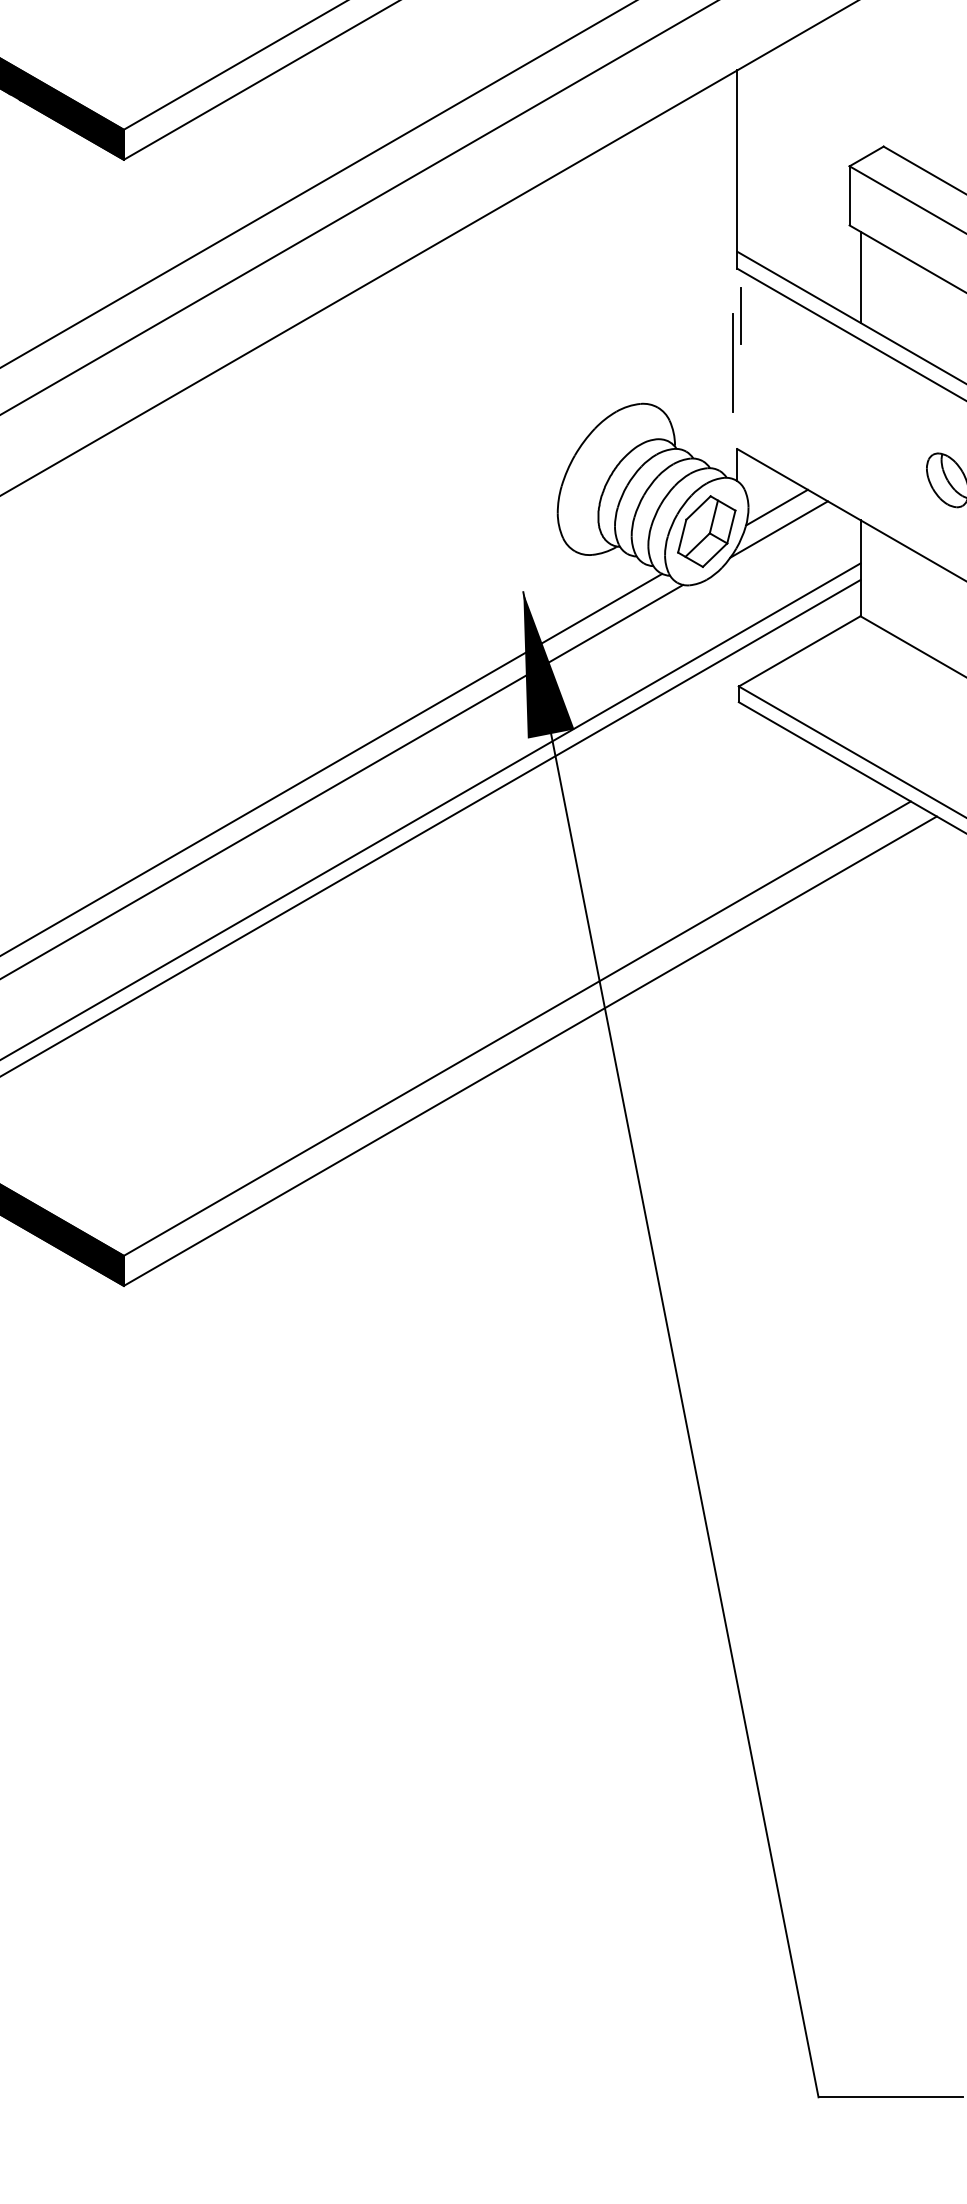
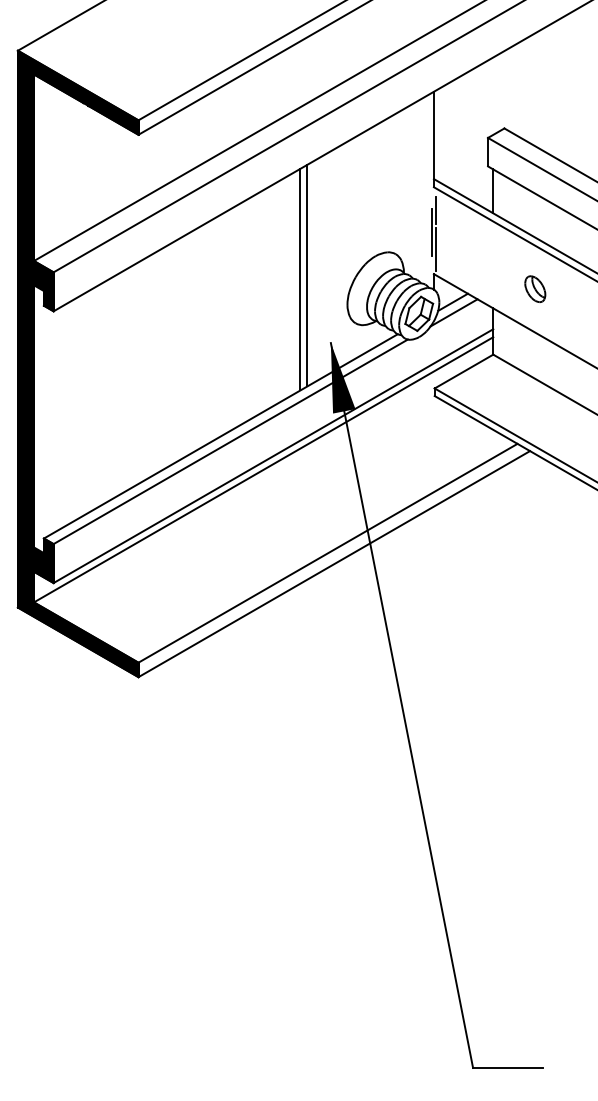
line: (740, 397) -> (435, 249), added
line: (474, 449) -> (307, 274), added
line: (460, 460) -> (300, 279), added

